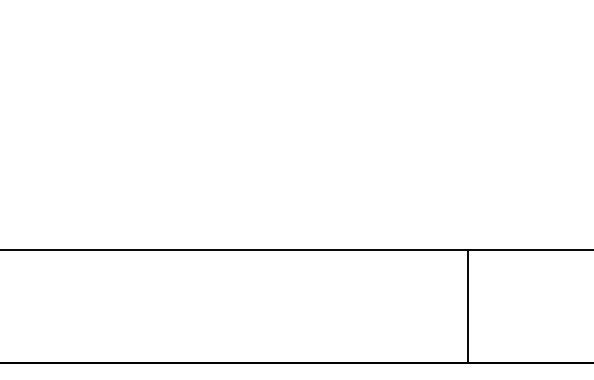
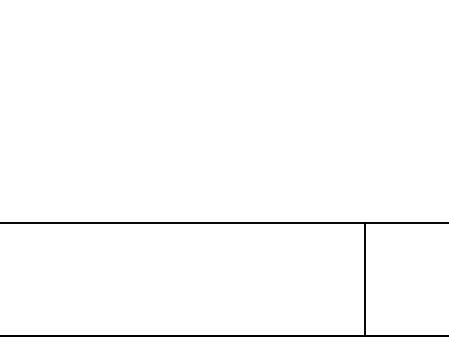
line: (467, 306) -> (364, 279), moved

